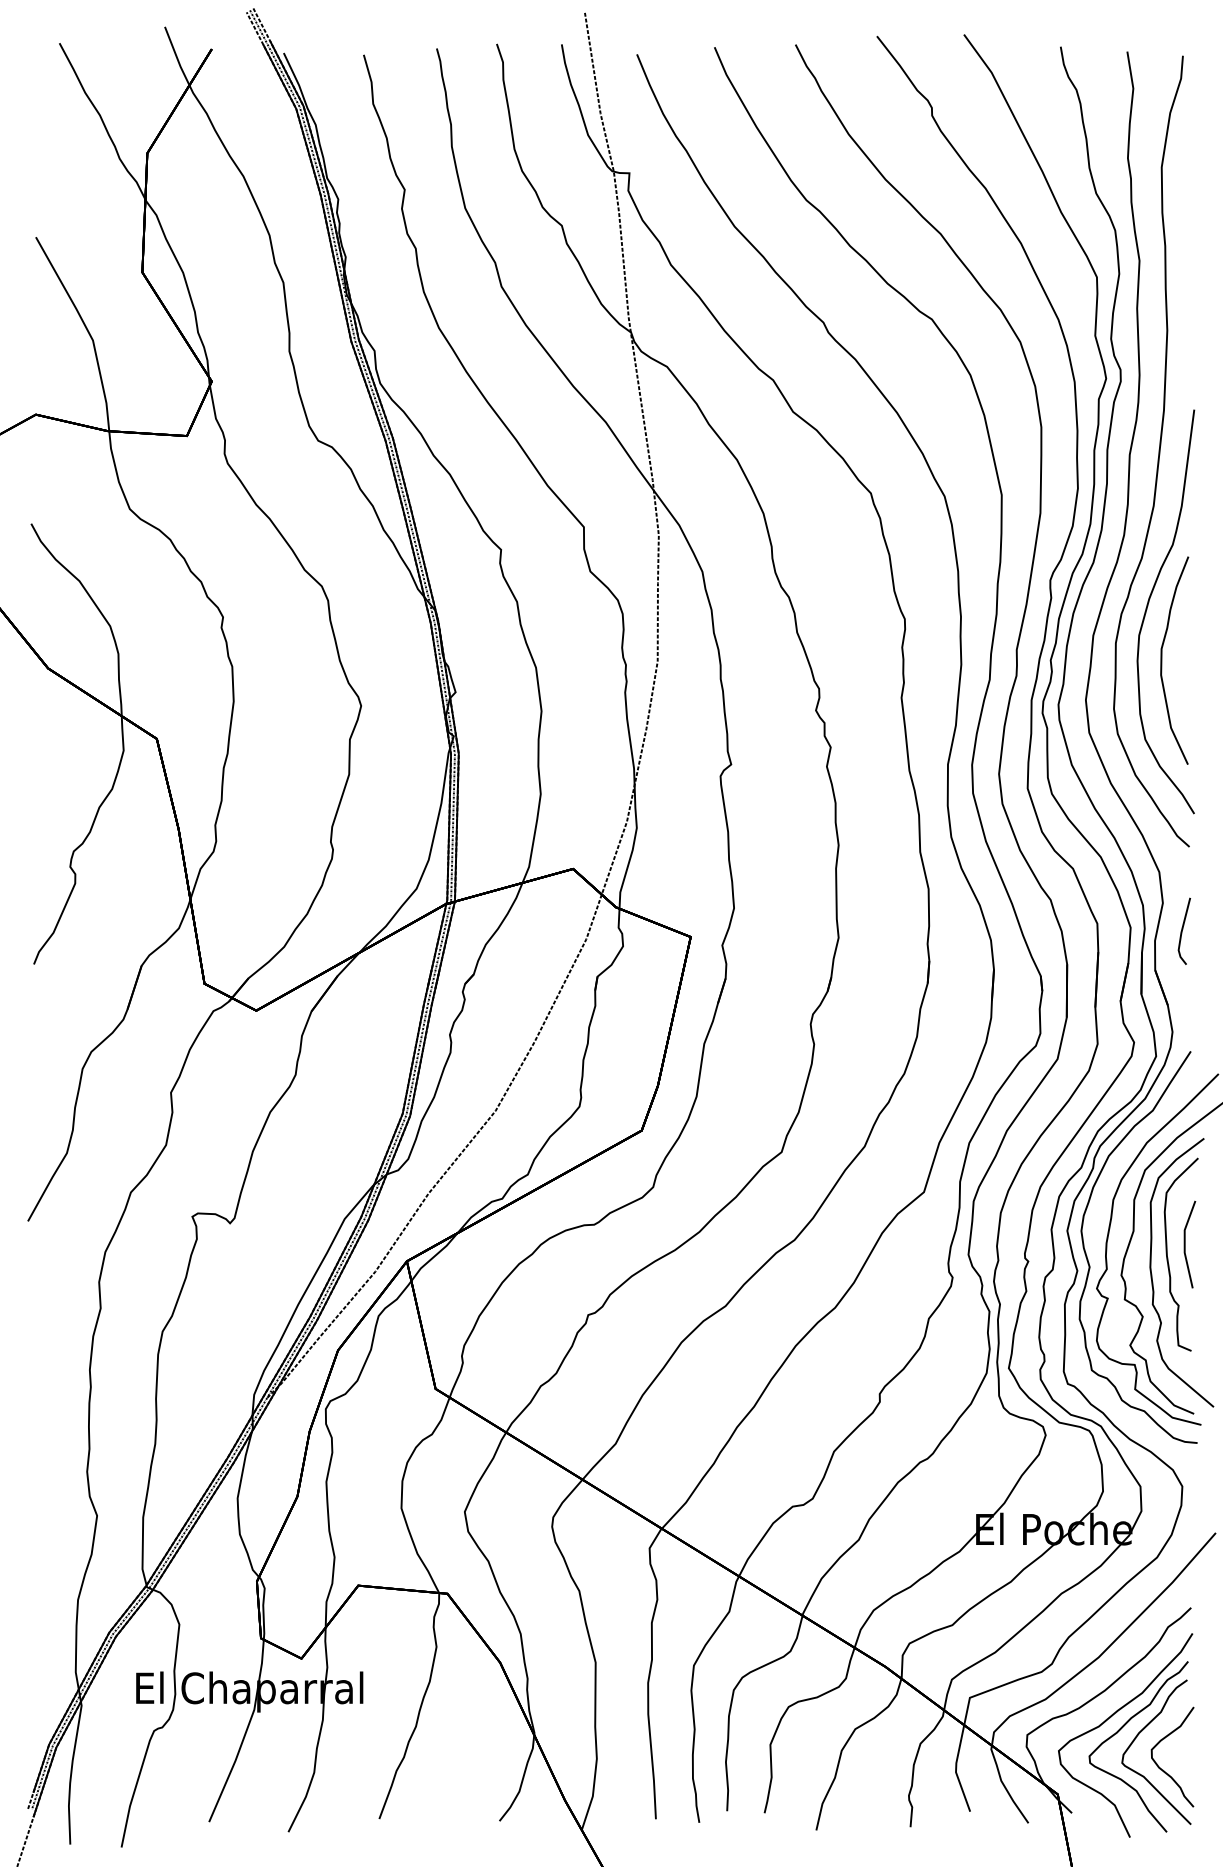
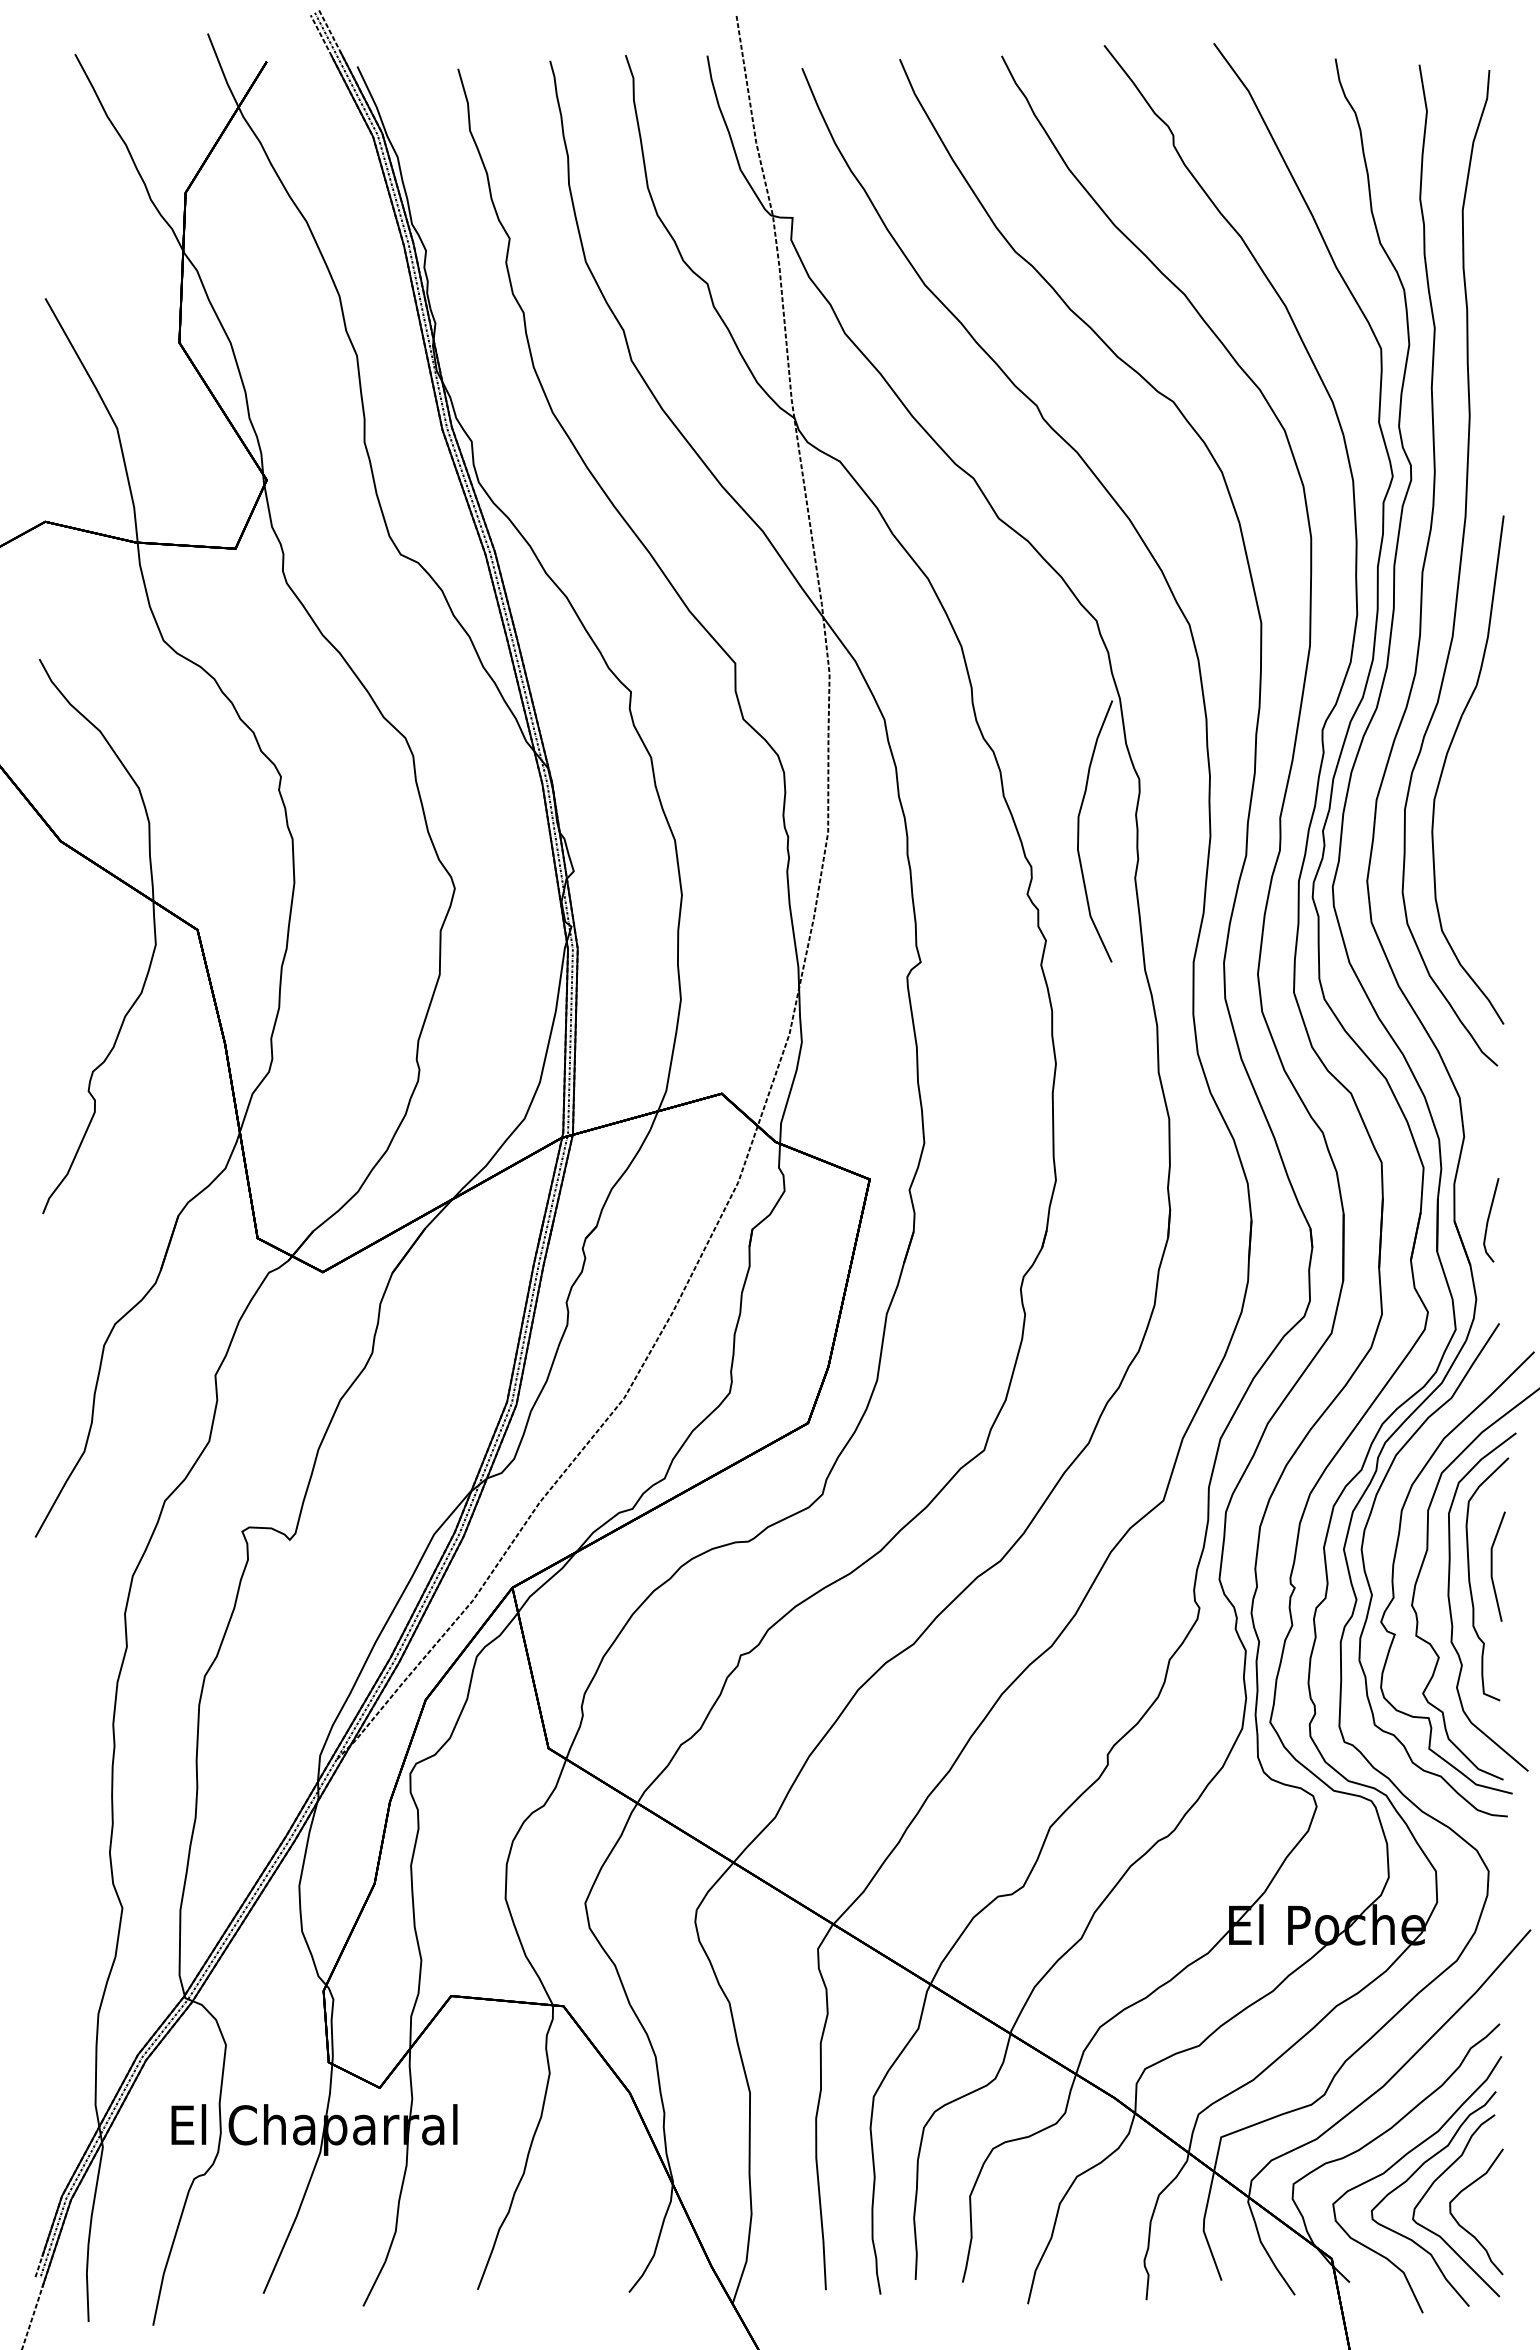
part: (1162, 660) -> (1079, 831), moved
line: (1182, 930) -> (1489, 1219), moved

